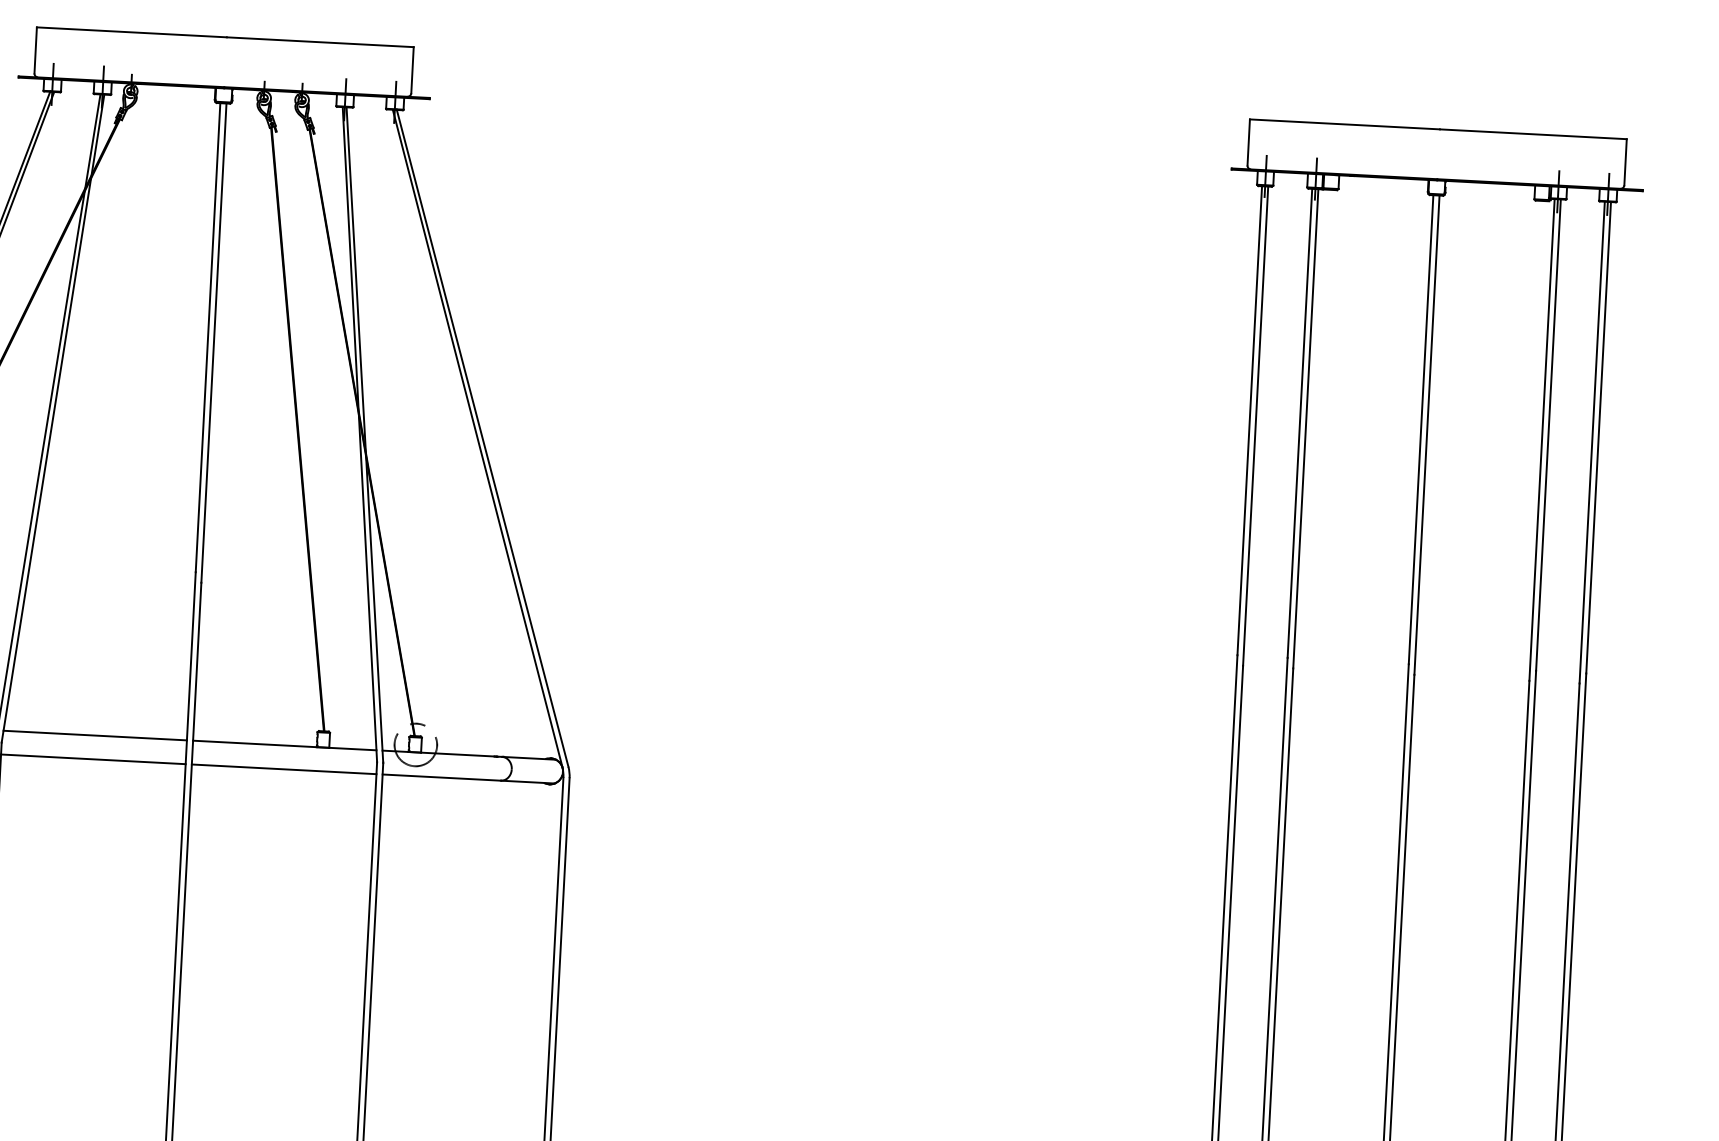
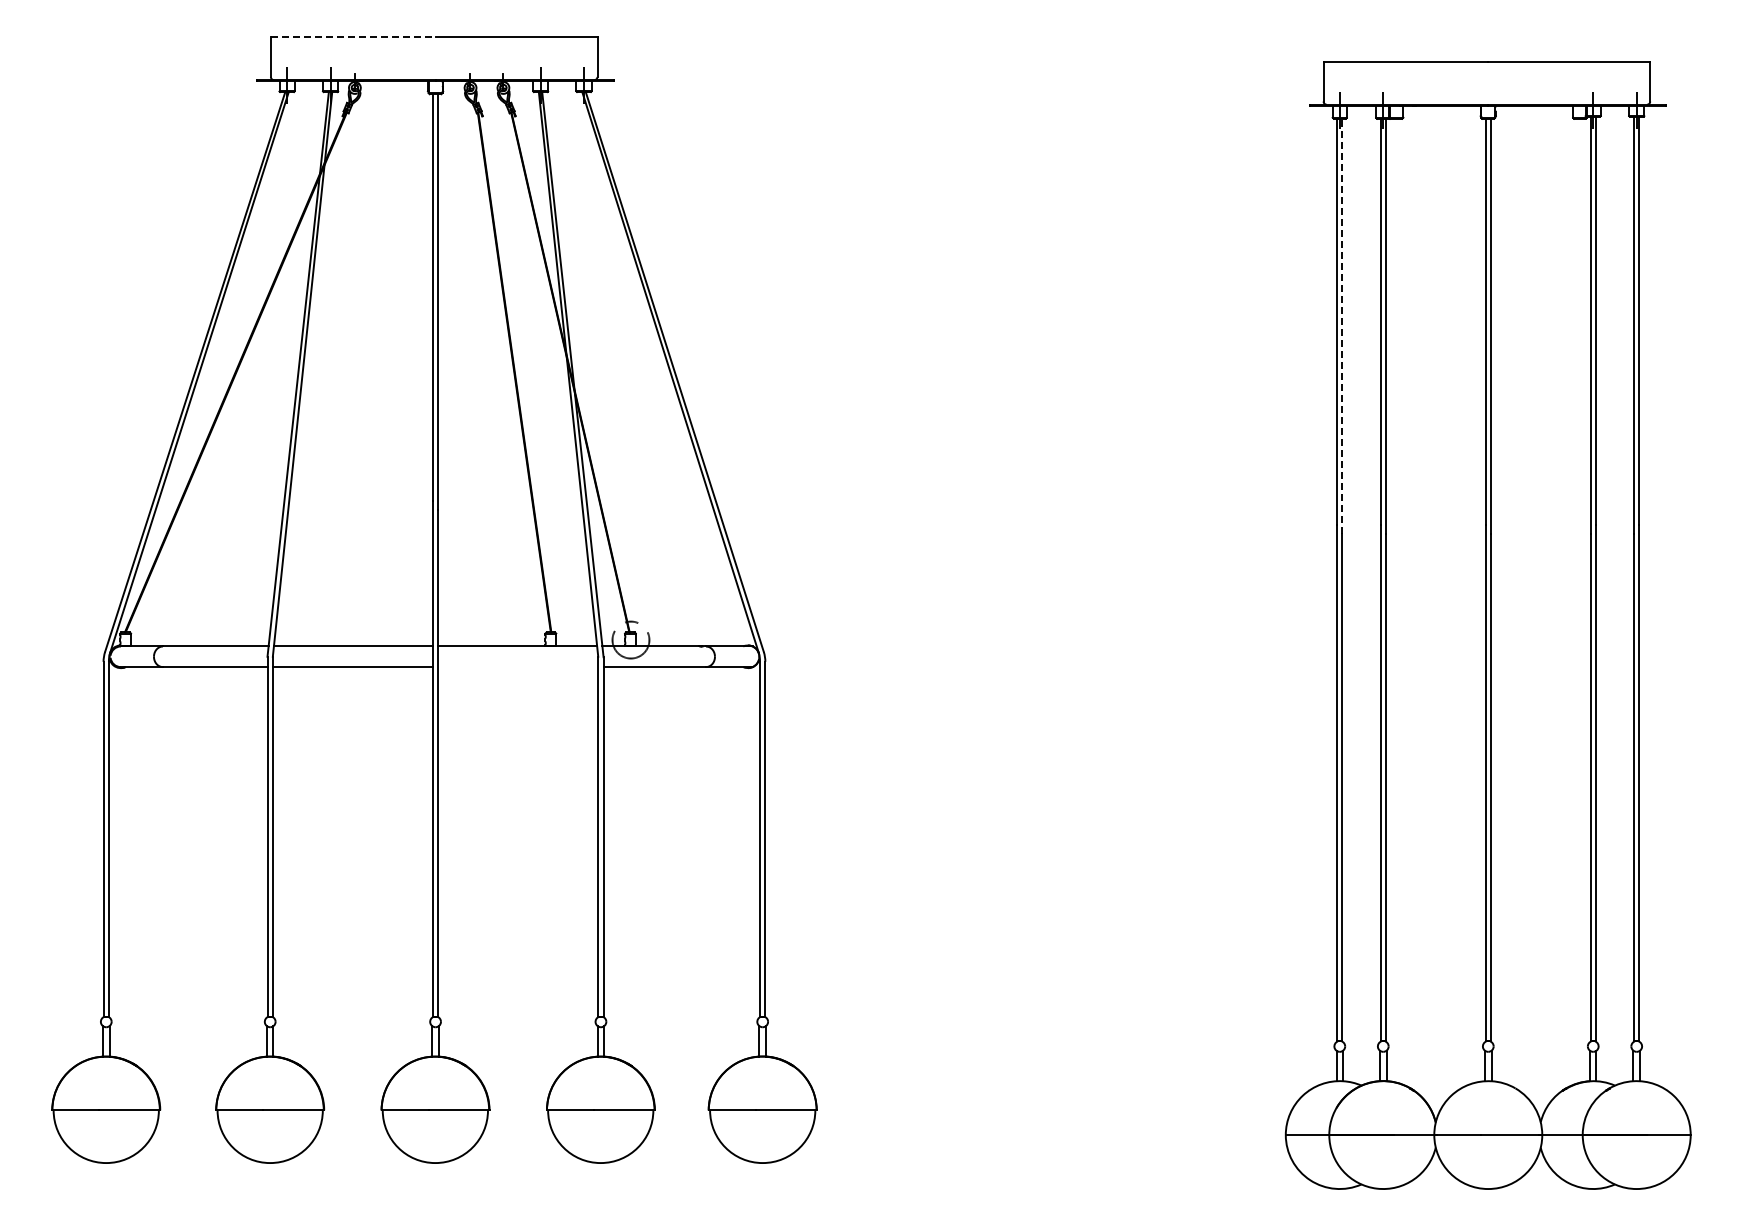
line: (132, 31) -> (353, 36), solid -> dashed
line: (1255, 426) -> (1342, 326), solid -> dashed
line: (284, 769) -> (518, 667), removed

